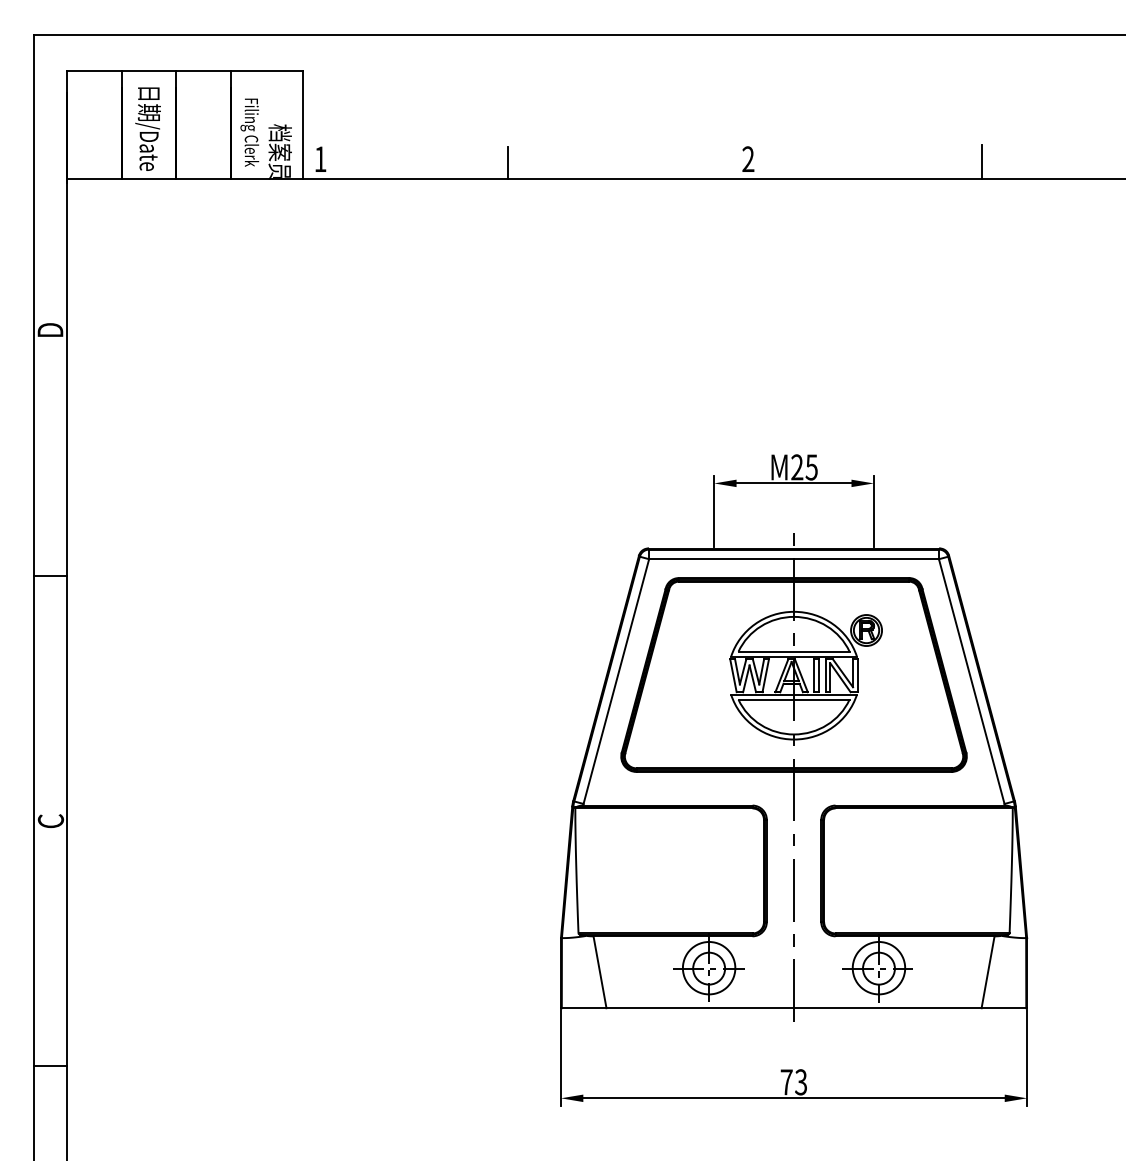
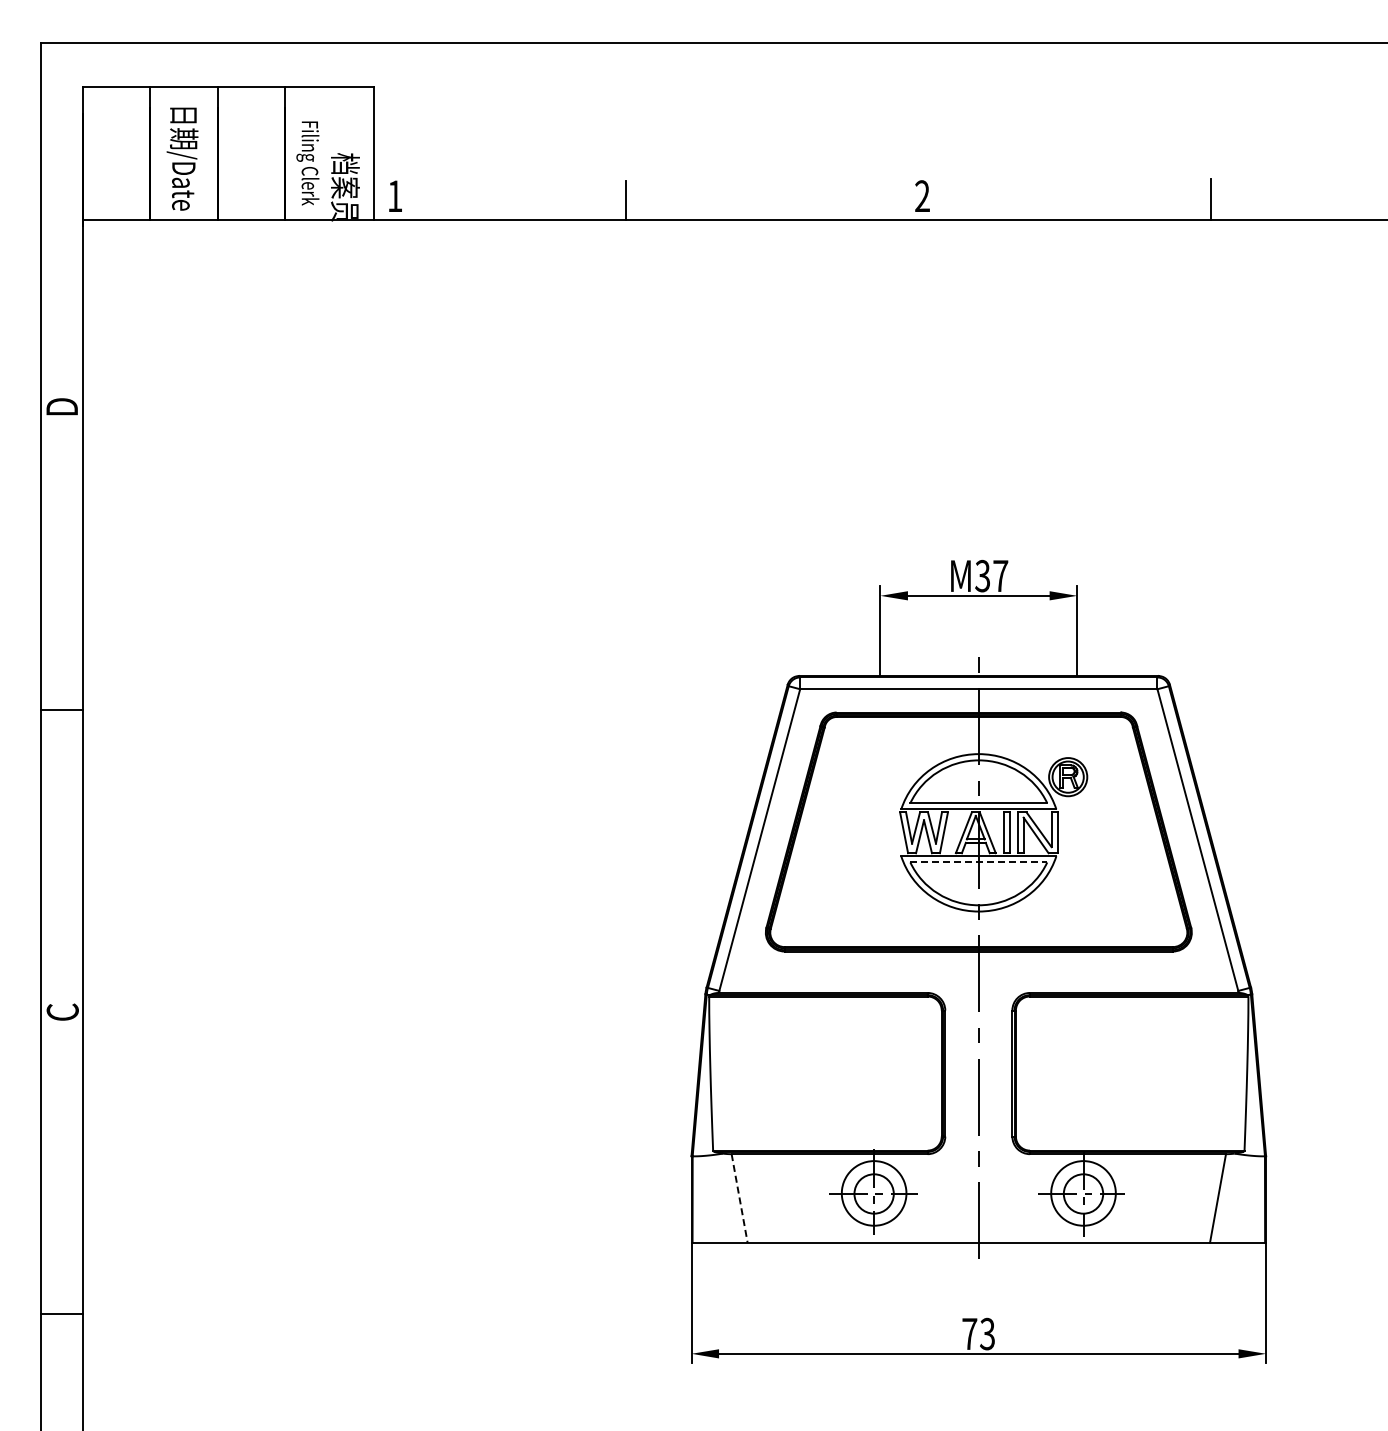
text: (804, 467) -> (991, 576), M25 -> M37
line: (794, 699) -> (979, 862), solid -> dashed
line: (599, 972) -> (739, 1198), solid -> dashed

